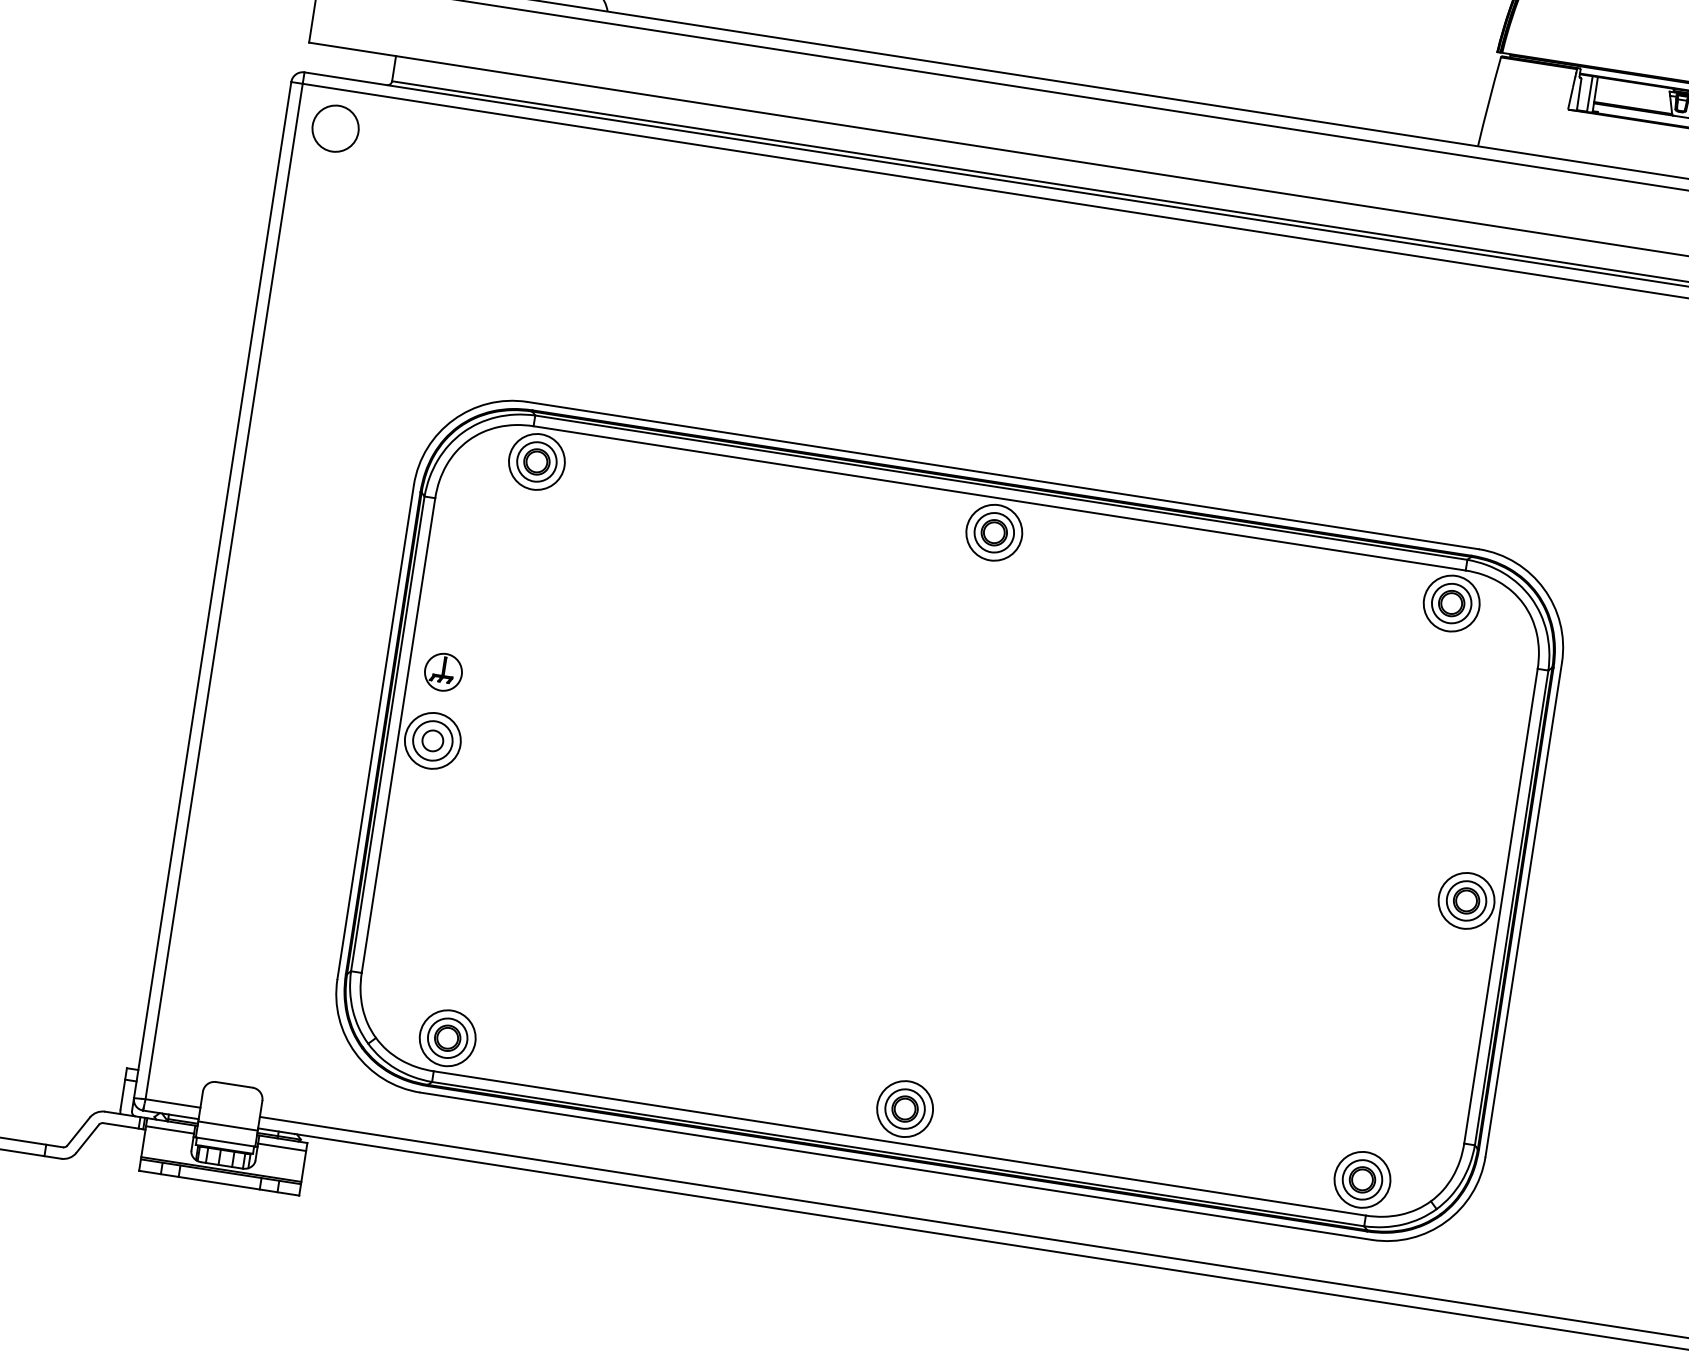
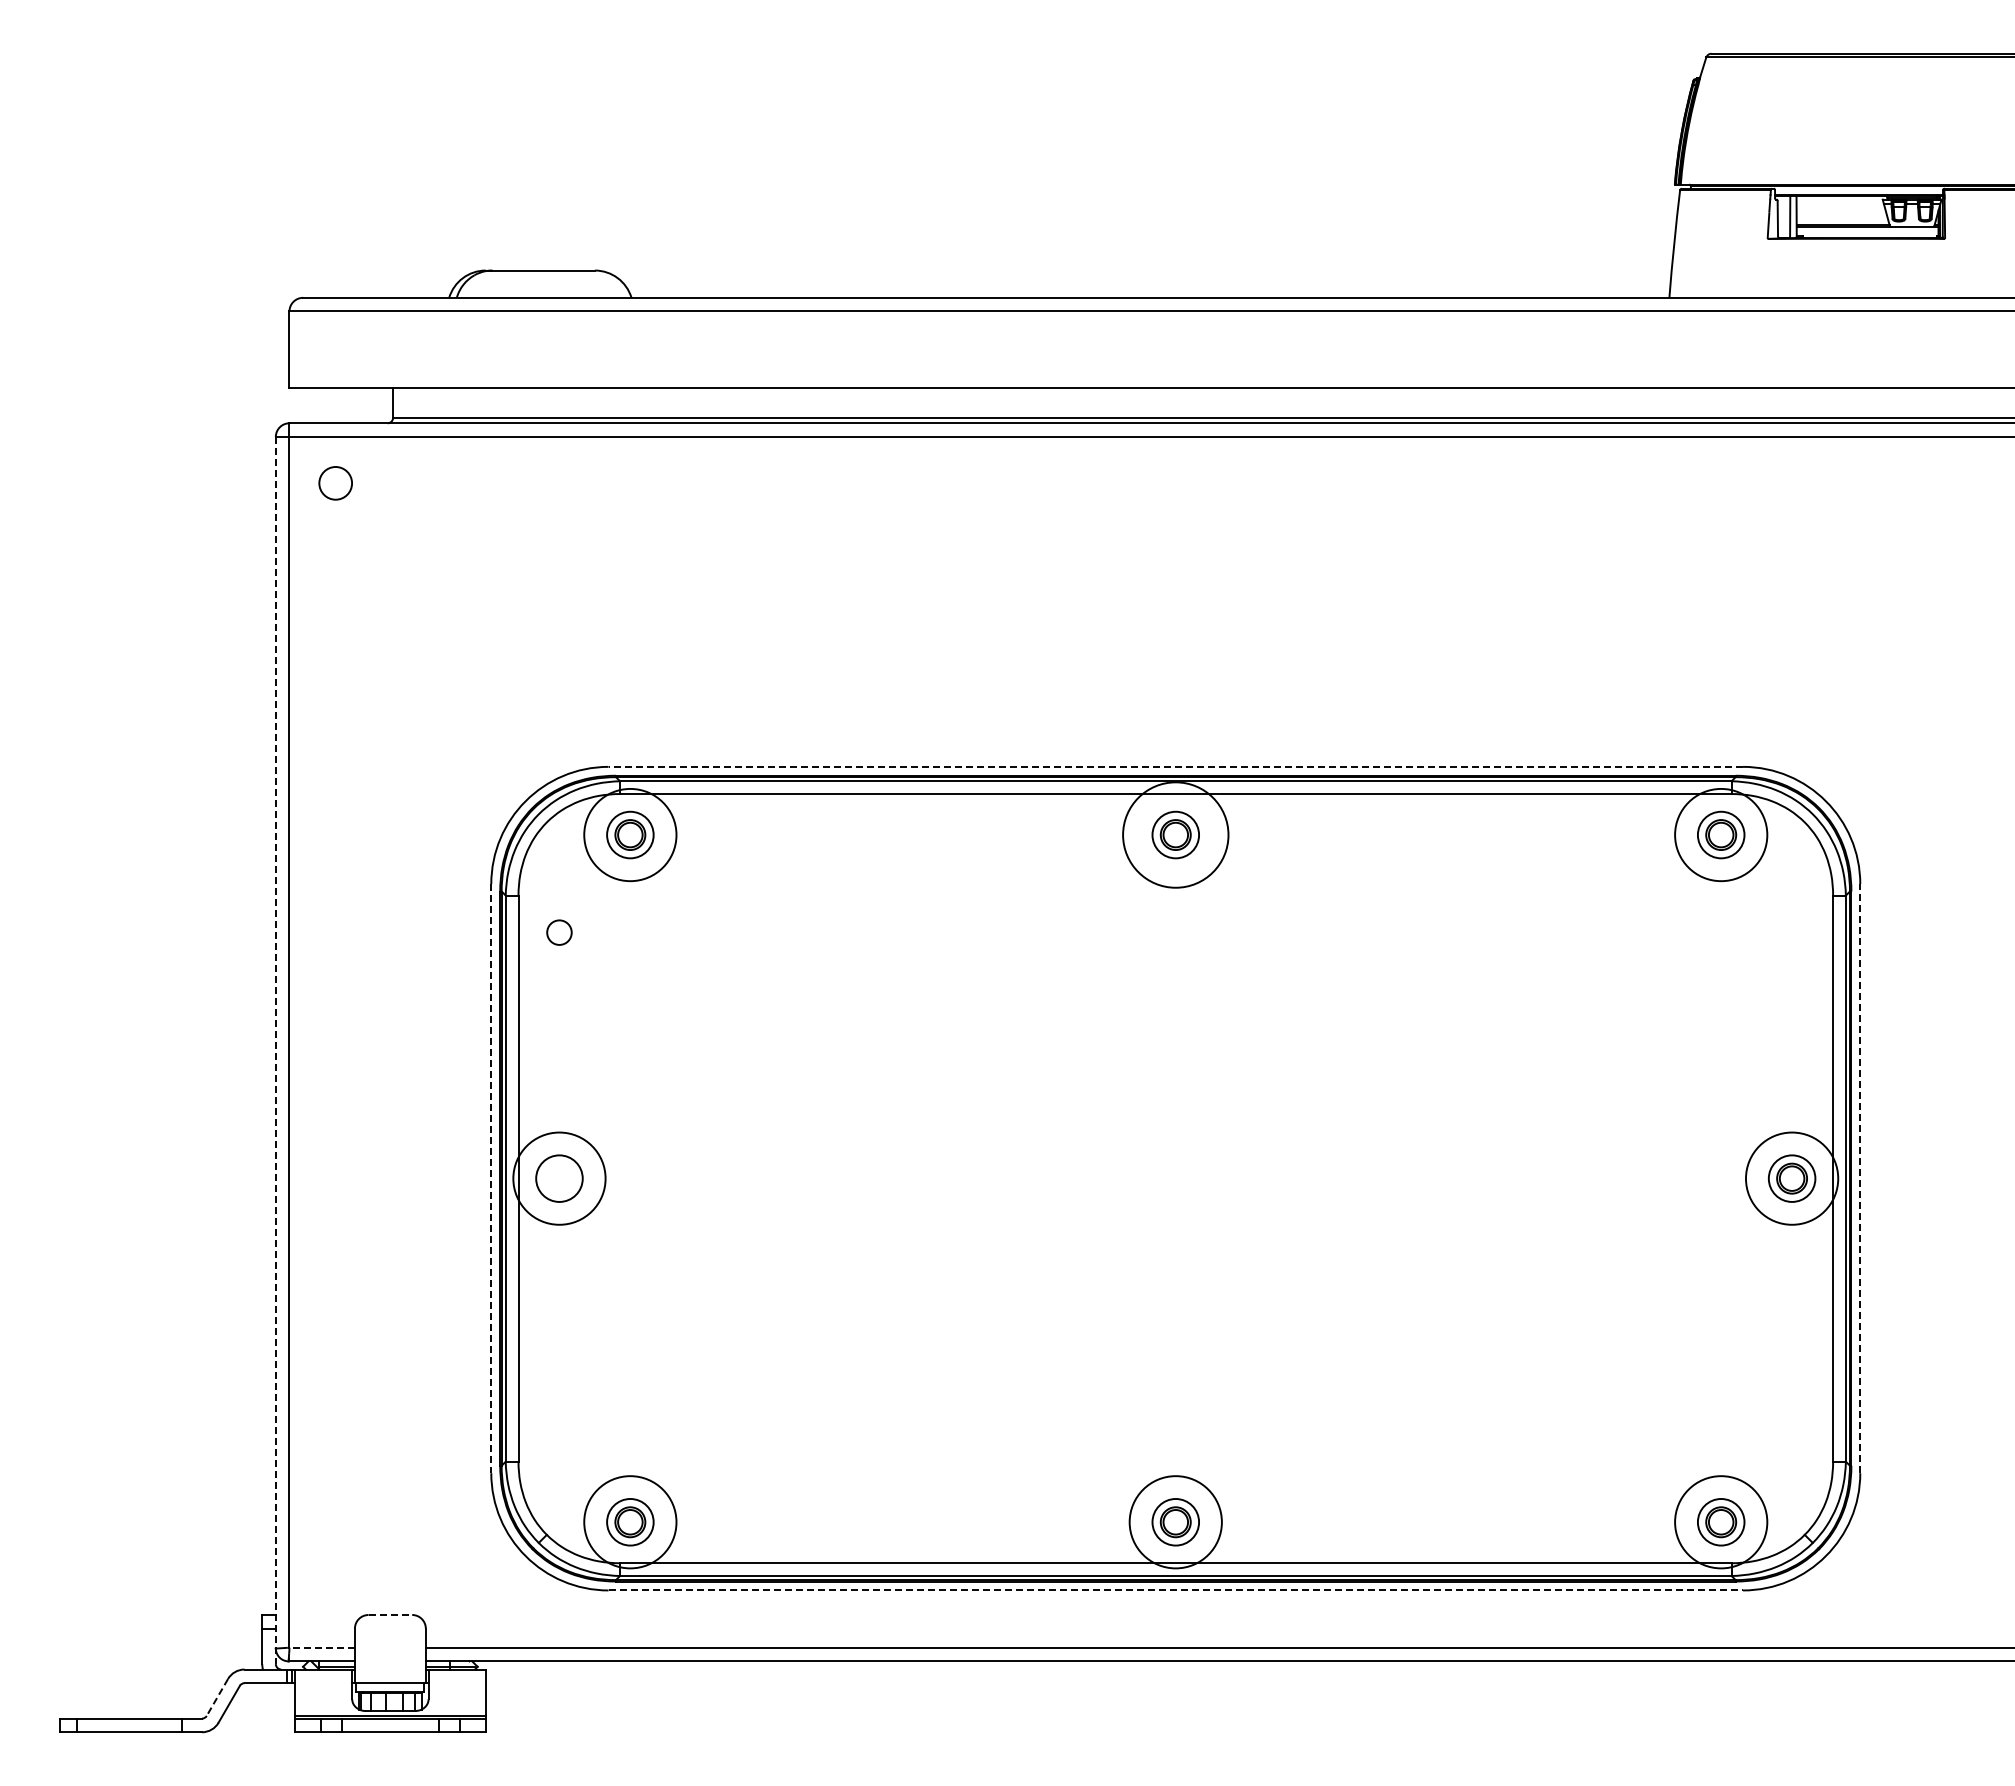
circle: (335, 128) -> (335, 483), size x0.6
circle: (536, 462) -> (630, 835), size x1.4
line: (1002, 475) -> (1175, 766), solid -> dashed
circle: (994, 533) -> (1175, 835), size x1.6
line: (211, 596) -> (275, 1050), solid -> dashed
circle: (1451, 603) -> (1721, 835), size x1.4
part: (443, 672) -> (559, 1096), removed
line: (375, 731) -> (491, 1178), solid -> dashed
circle: (432, 740) -> (559, 1178), size x1.4
circle: (432, 740) -> (559, 932), moved
circle: (1466, 900) -> (1792, 1178), size x1.4
line: (1523, 909) -> (1860, 1178), solid -> dashed
circle: (447, 1038) -> (630, 1522), size x1.4
line: (234, 1085) -> (390, 1615), solid -> dashed
line: (173, 1103) -> (322, 1647), solid -> dashed
circle: (904, 1109) -> (1175, 1522), size x1.4
line: (227, 1126) -> (389, 1664), removed
line: (169, 1130) -> (323, 1679), removed
line: (78, 1131) -> (217, 1697), solid -> dashed
line: (281, 1147) -> (456, 1679), removed
line: (896, 1166) -> (1176, 1590), solid -> dashed
circle: (1362, 1180) -> (1721, 1522), size x1.4

